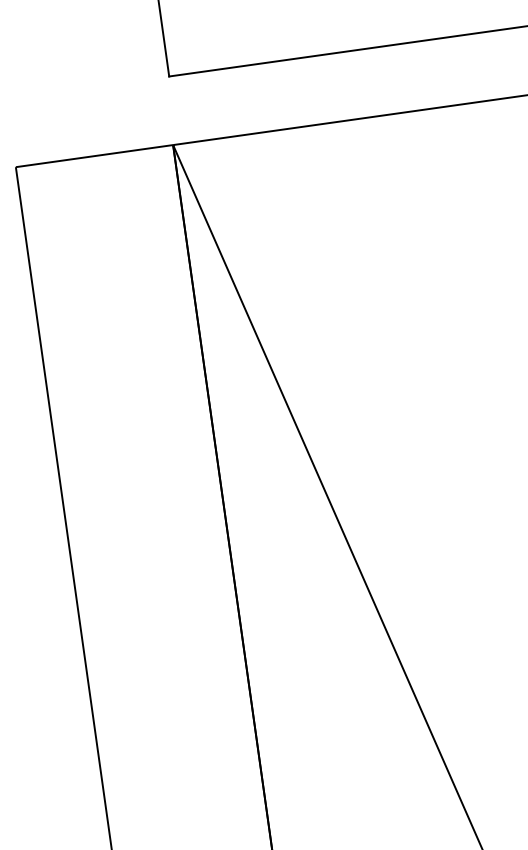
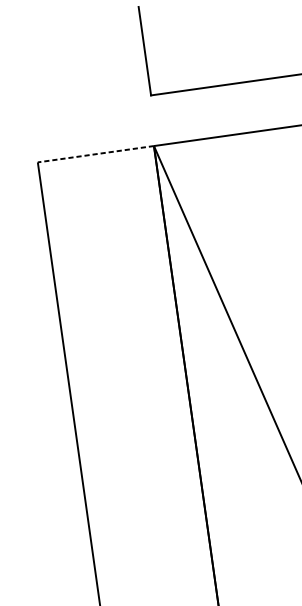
line: (94, 156) -> (95, 154), solid -> dashed

